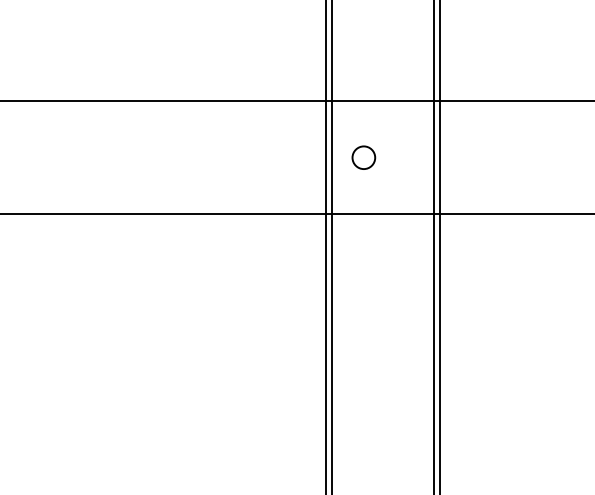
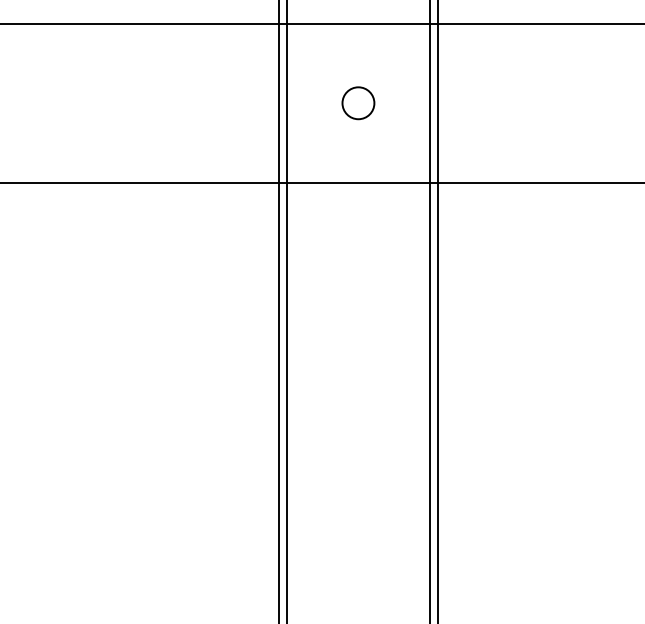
circle: (363, 157) -> (357, 102), moved

